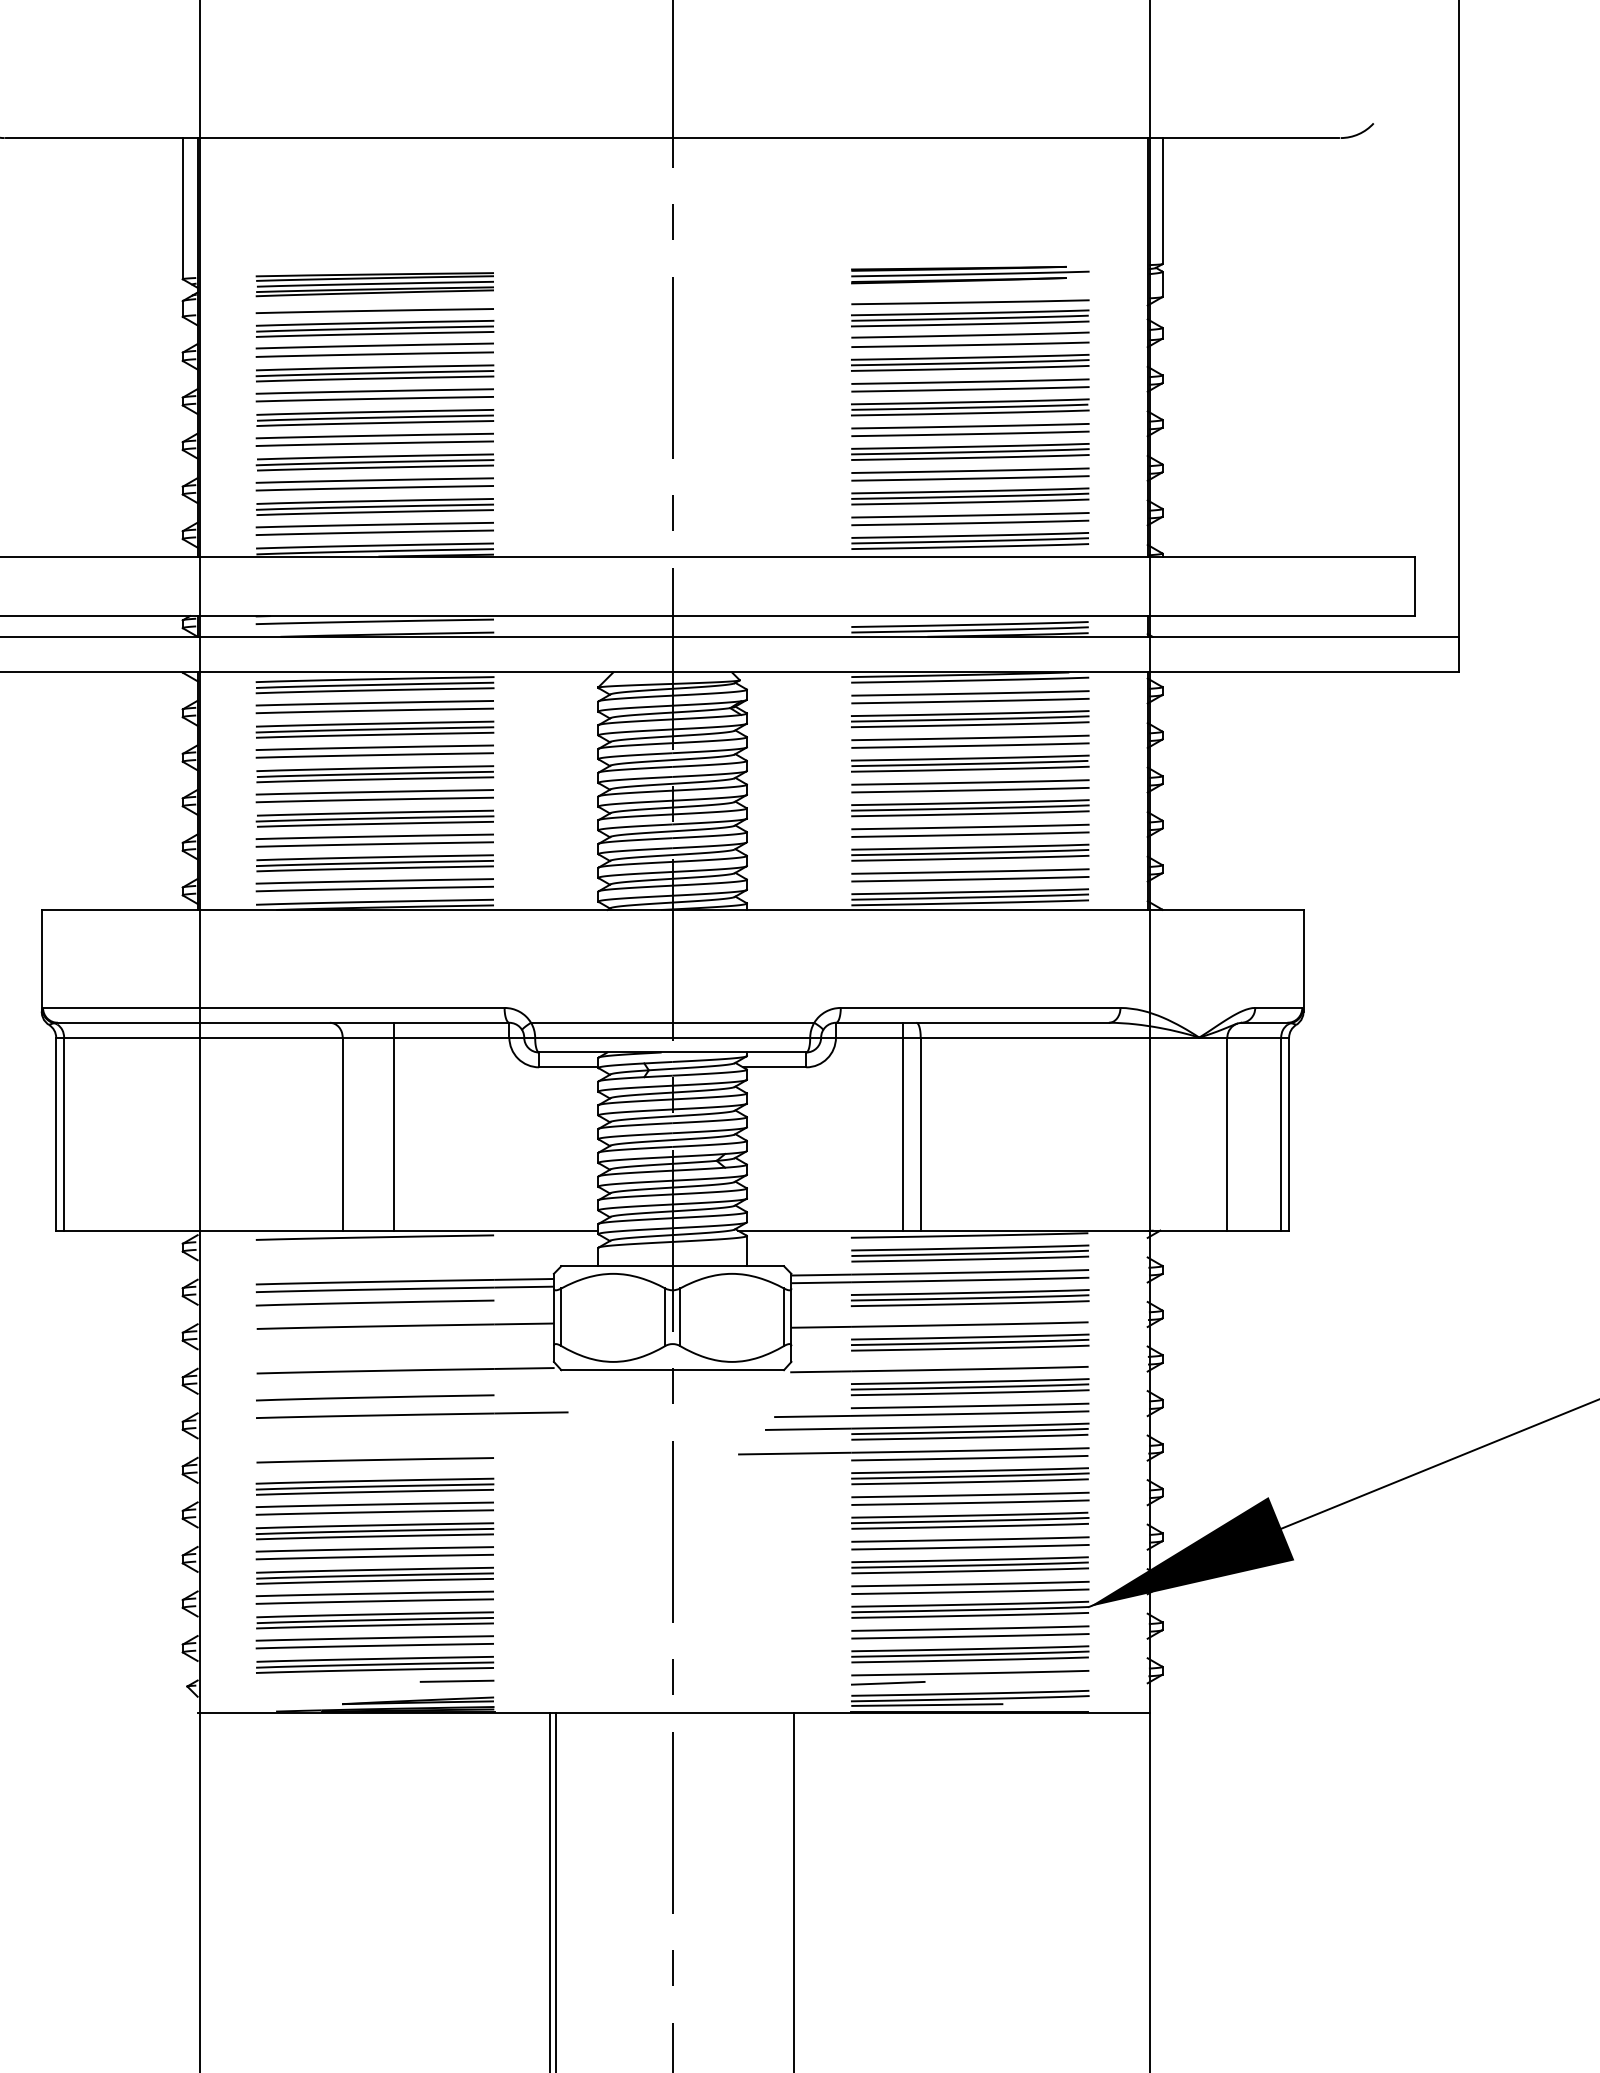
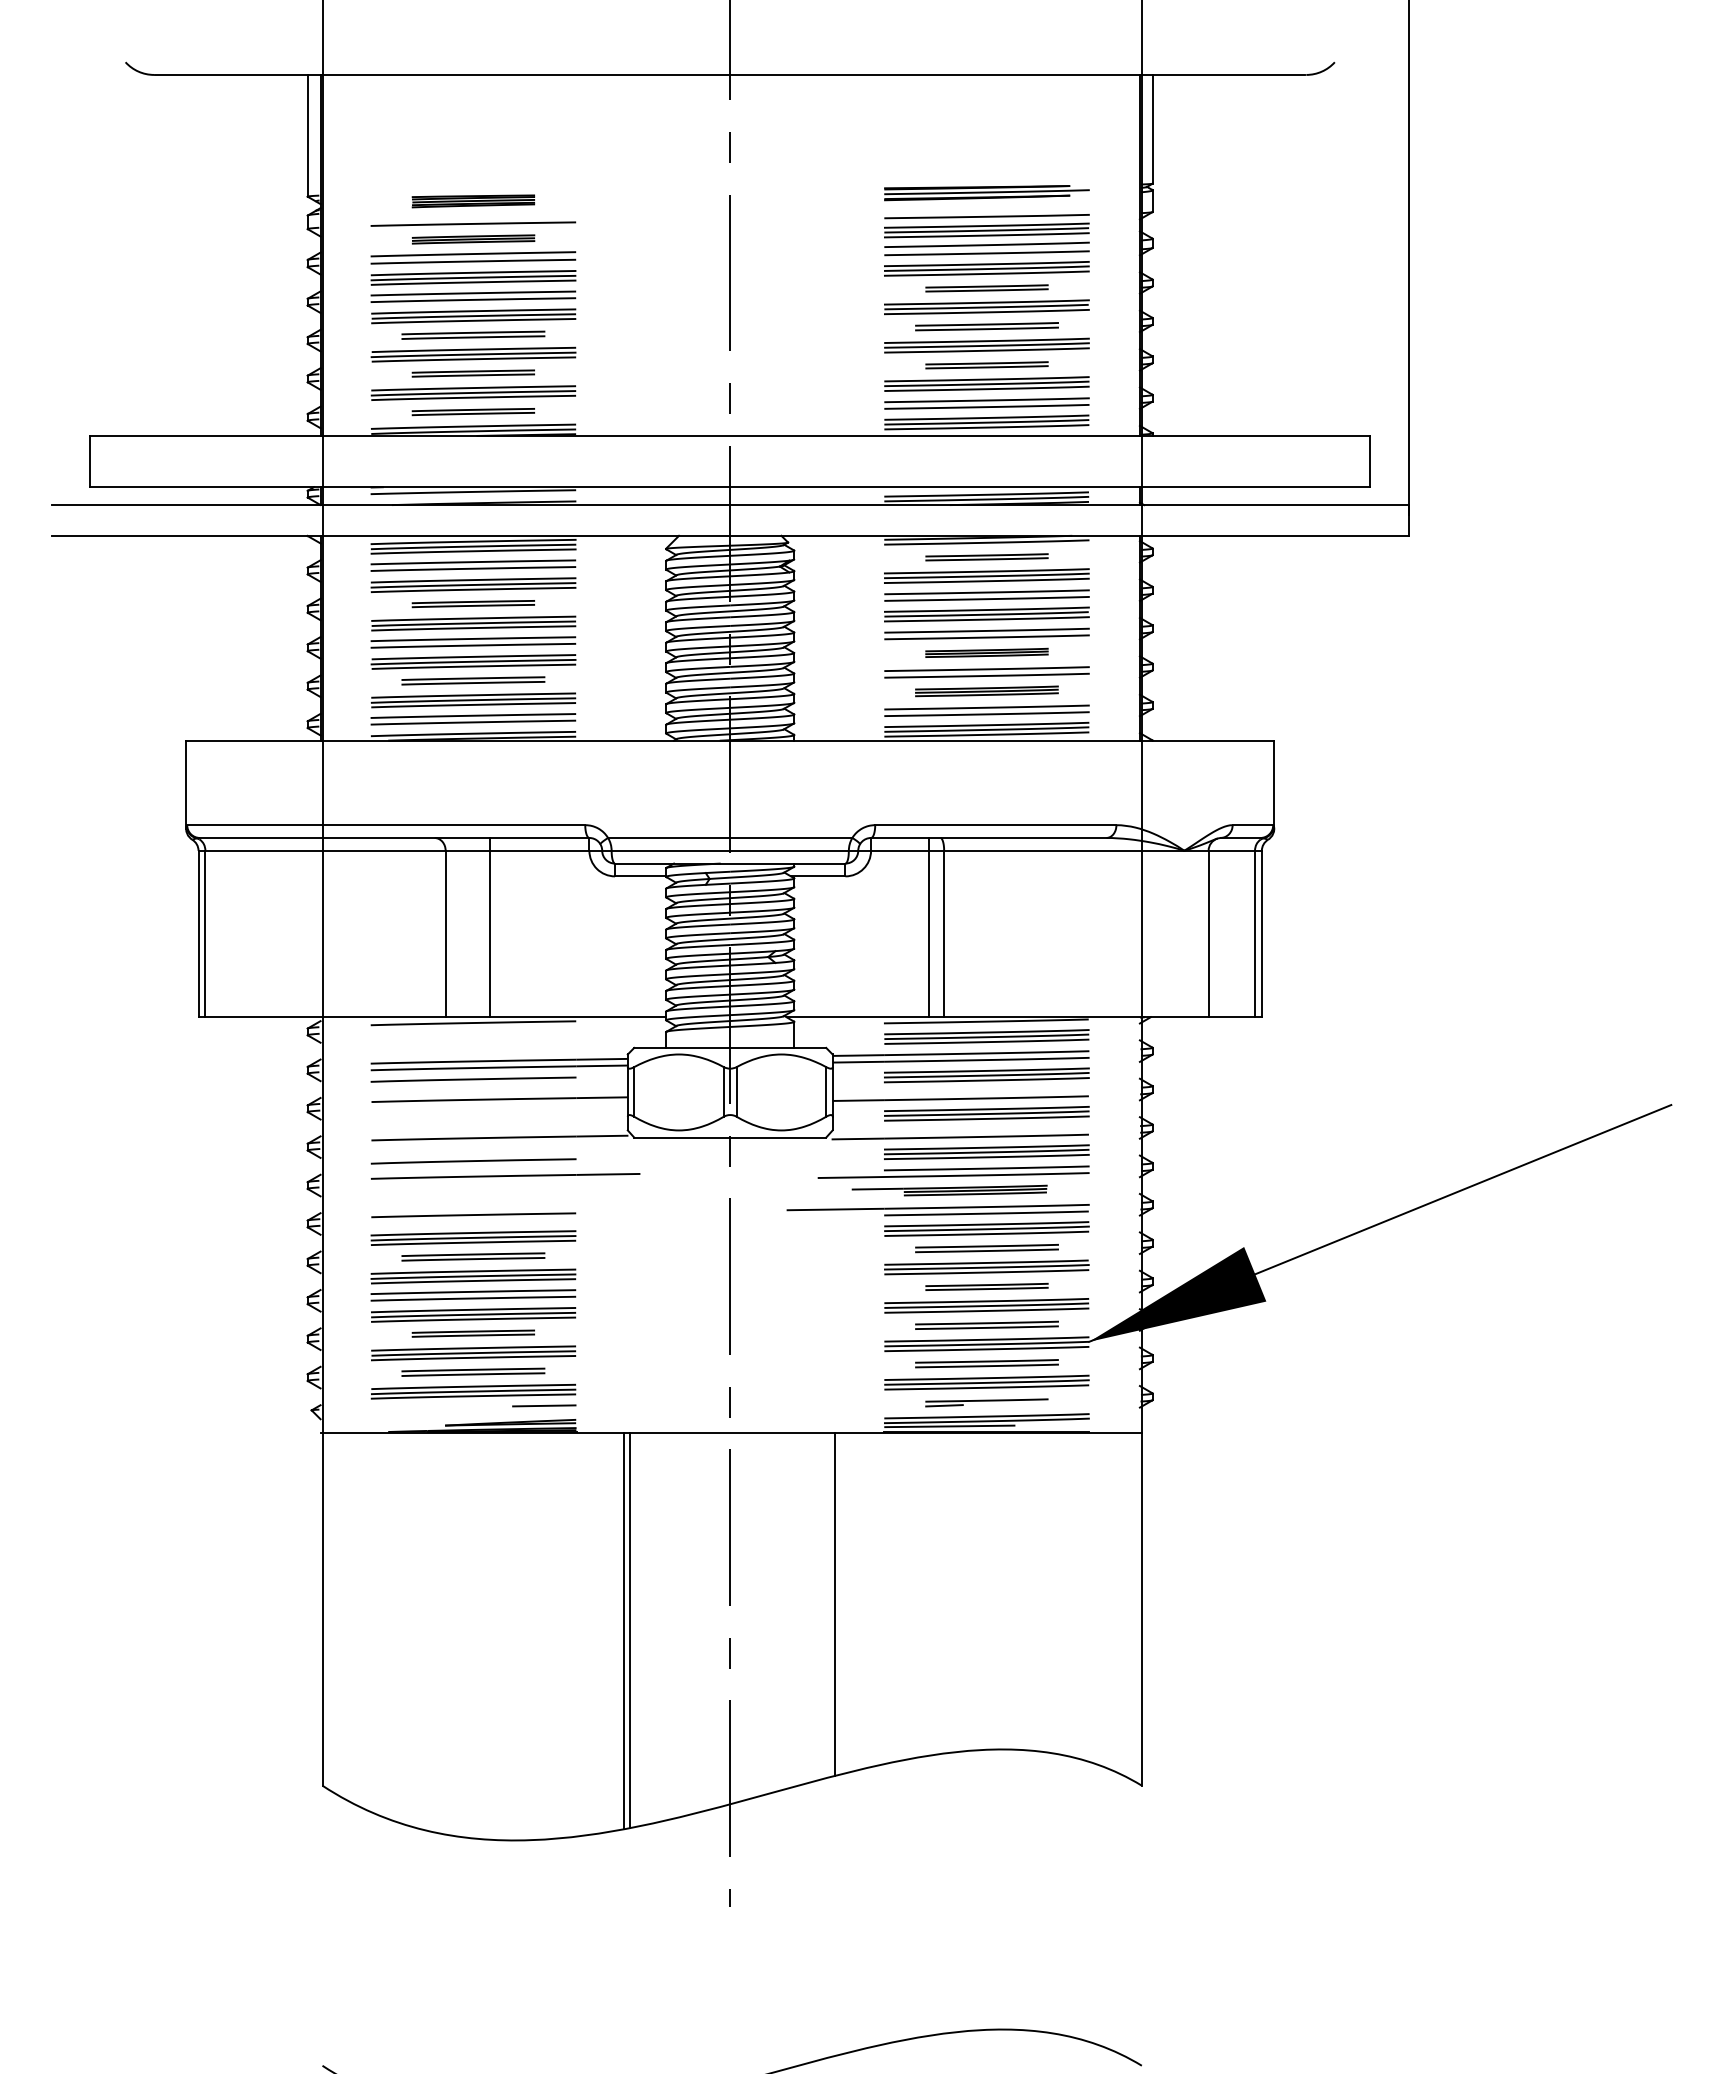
part: (374, 284) -> (473, 201), size x0.6
part: (374, 328) -> (473, 239), size x0.6
part: (969, 385) -> (986, 288), size x0.6
part: (969, 429) -> (986, 326), size x0.7
part: (374, 440) -> (473, 335), size x0.7
part: (969, 474) -> (986, 365), size x0.6
part: (374, 484) -> (473, 373), size x0.6
part: (374, 528) -> (473, 411), size x0.6
part: (969, 697) -> (986, 557), size x0.6
part: (374, 750) -> (473, 603), size x0.6
part: (969, 807) -> (986, 652), size x0.6
part: (374, 840) -> (473, 680), size x0.7
part: (969, 852) -> (986, 691), size x0.7
part: (926, 1431) -> (949, 1190), size x0.7
part: (969, 1498) -> (986, 1248), size x0.7
part: (374, 1508) -> (473, 1256), size x0.7
part: (969, 1542) -> (986, 1286), size x0.6
part: (969, 1588) -> (986, 1325), size x0.7
part: (374, 1597) -> (473, 1333), size x0.6
part: (969, 1632) -> (986, 1363), size x0.7
part: (374, 1642) -> (473, 1372), size x0.7
part: (969, 1677) -> (986, 1402), size x0.6

